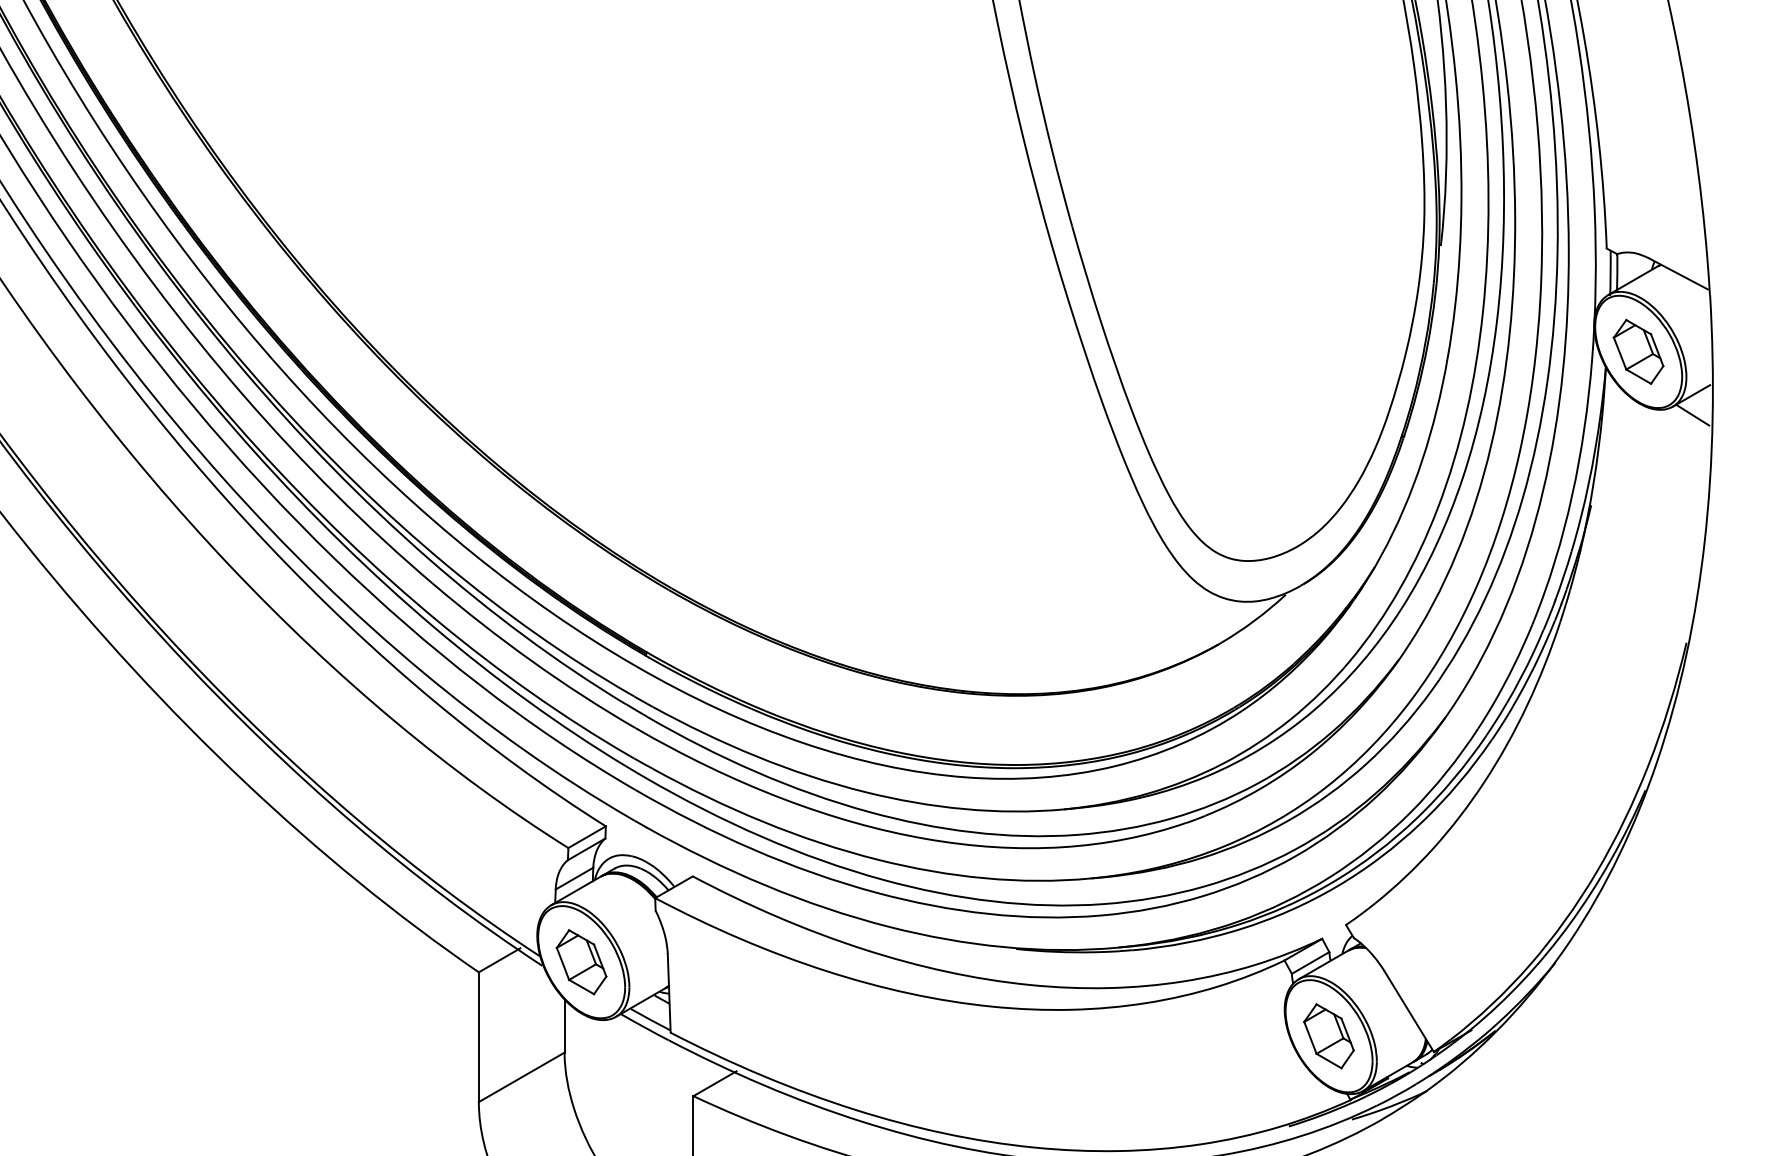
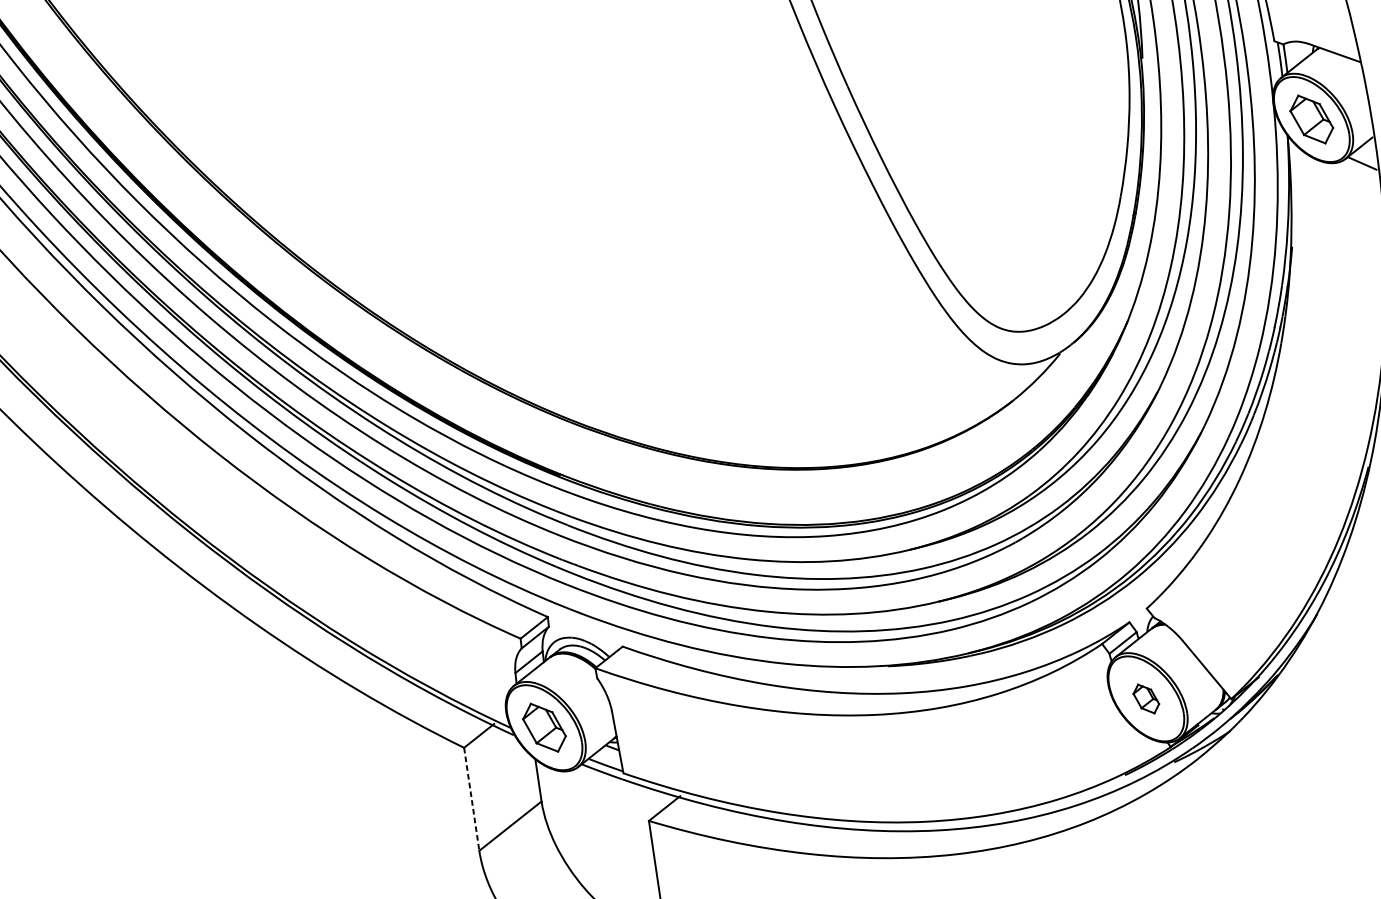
part: (1328, 1036) -> (1145, 699), size x0.6
line: (478, 1037) -> (471, 799), solid -> dashed

